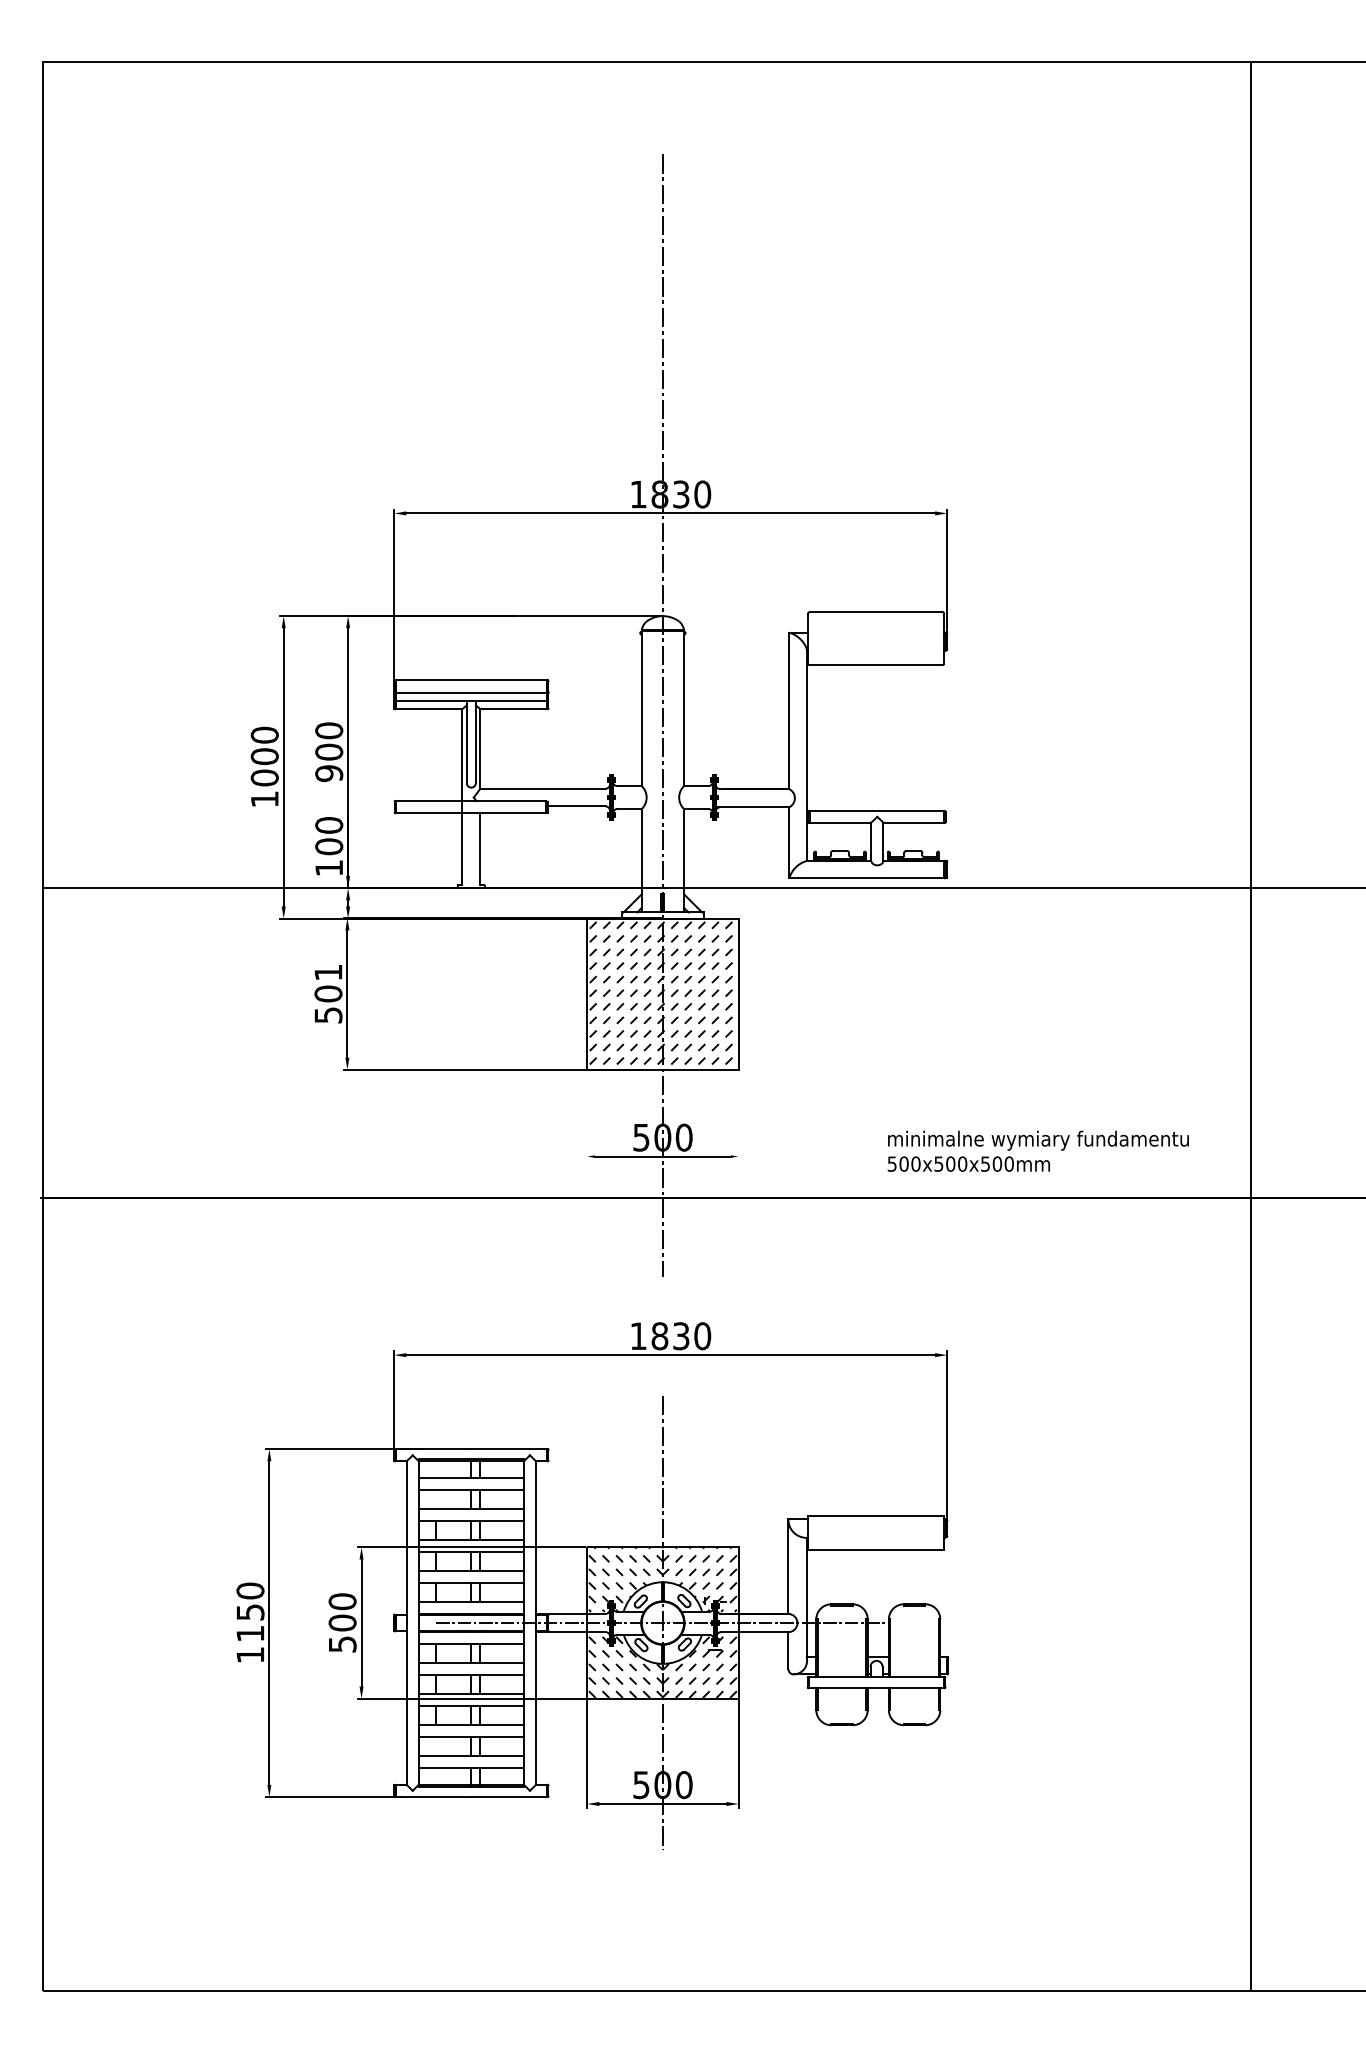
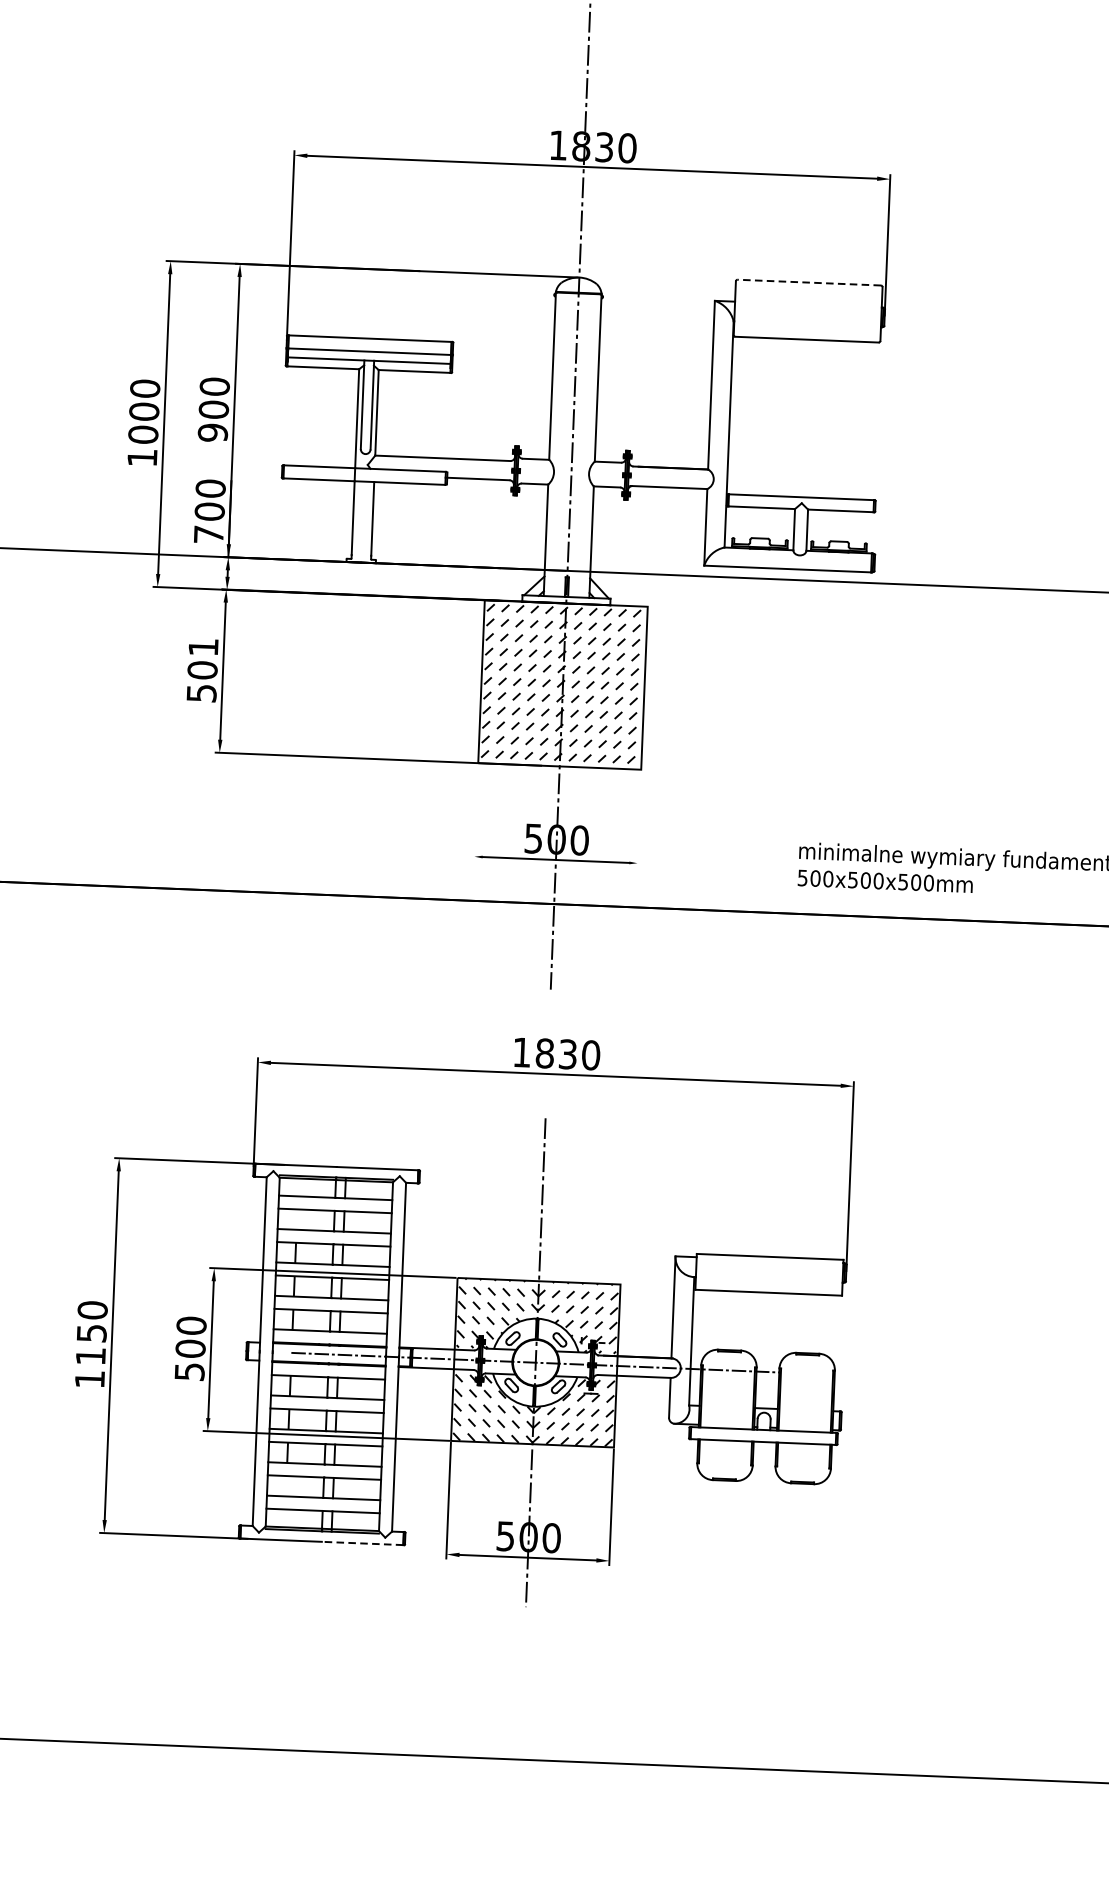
line: (876, 612) -> (809, 282), solid -> dashed
text: (328, 868) -> (208, 535), 100 -> 700
line: (509, 1796) -> (362, 1542), solid -> dashed

